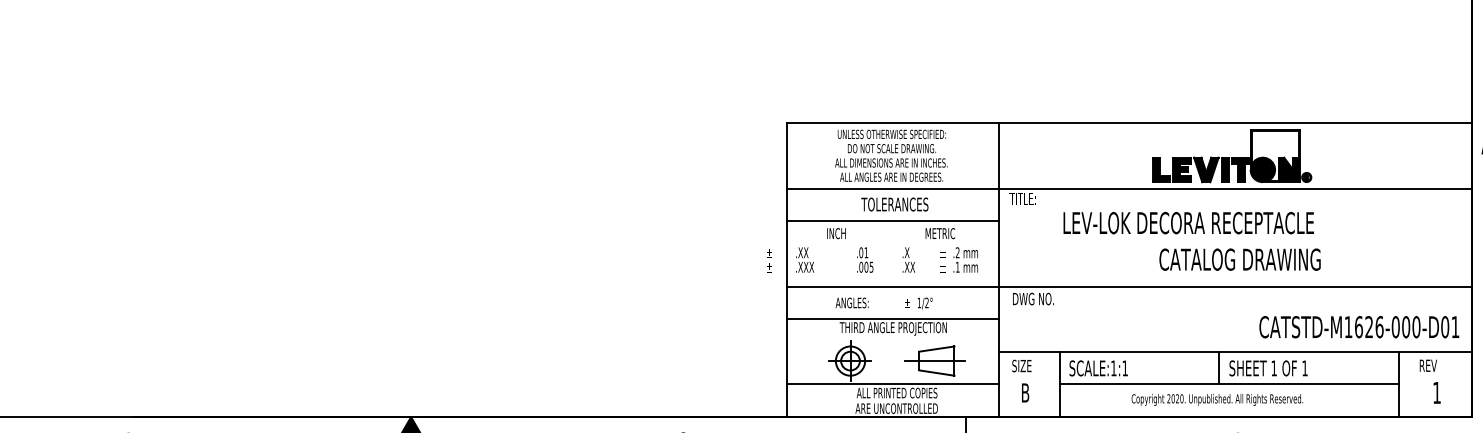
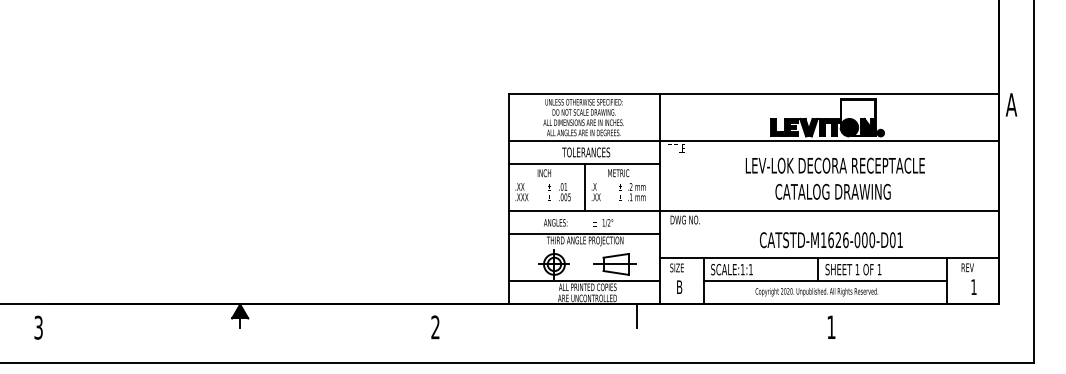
text: (1187, 222) -> (834, 165), moved
line: (892, 253) -> (584, 187), added
text: (769, 260) -> (549, 192), moved
text: (1359, 327) -> (831, 240), moved

